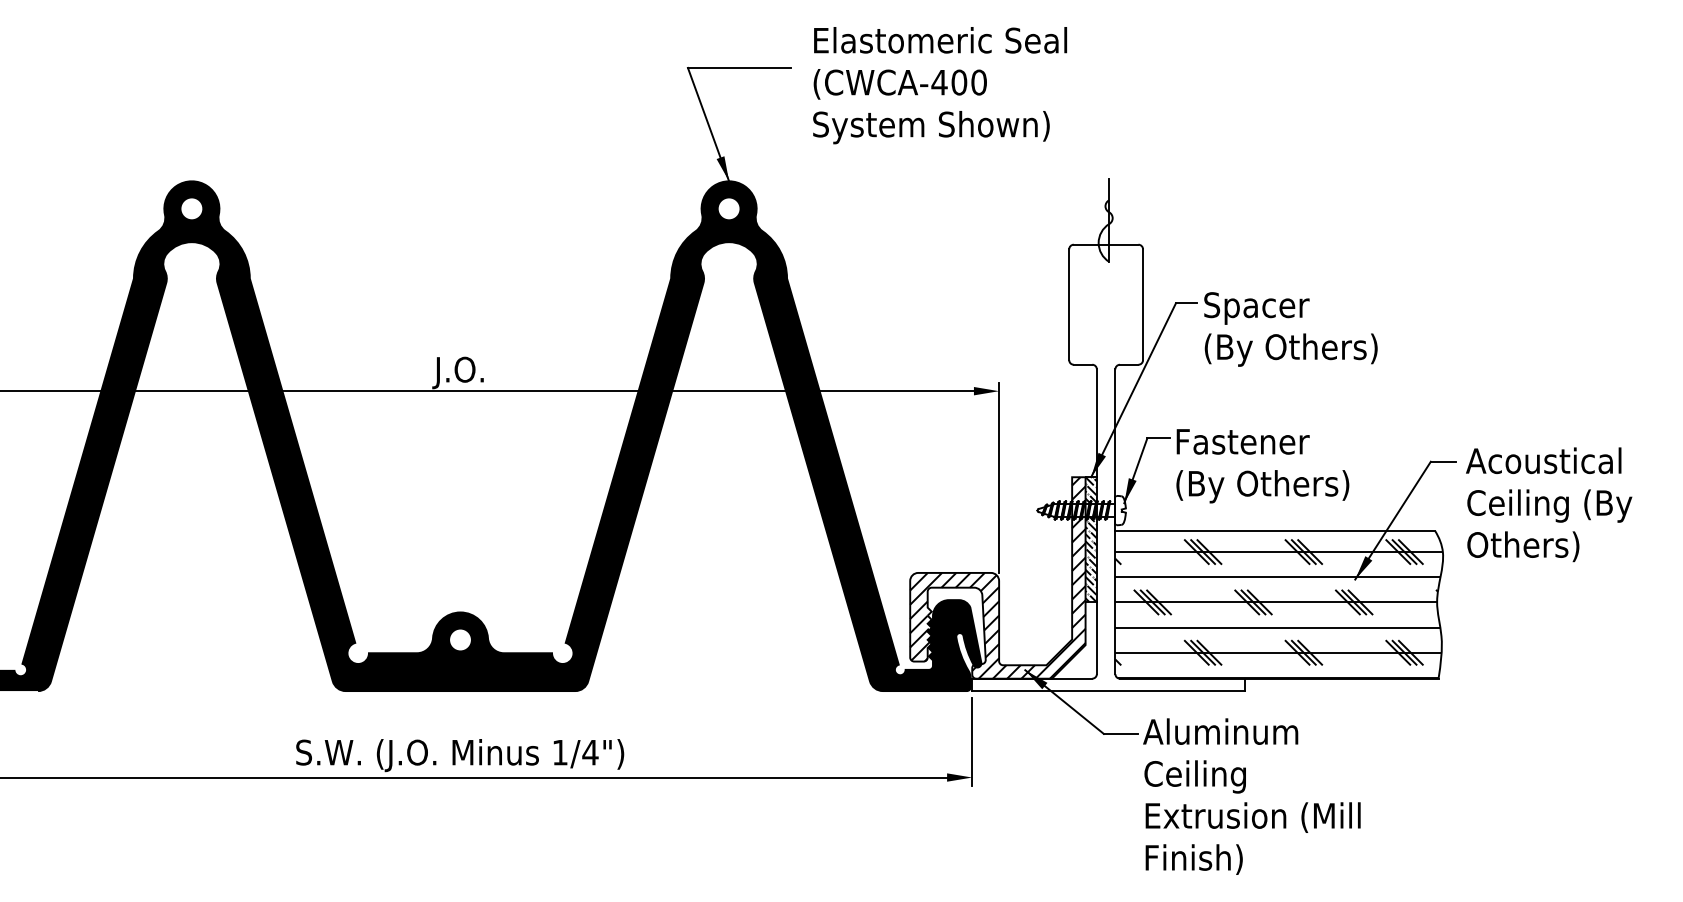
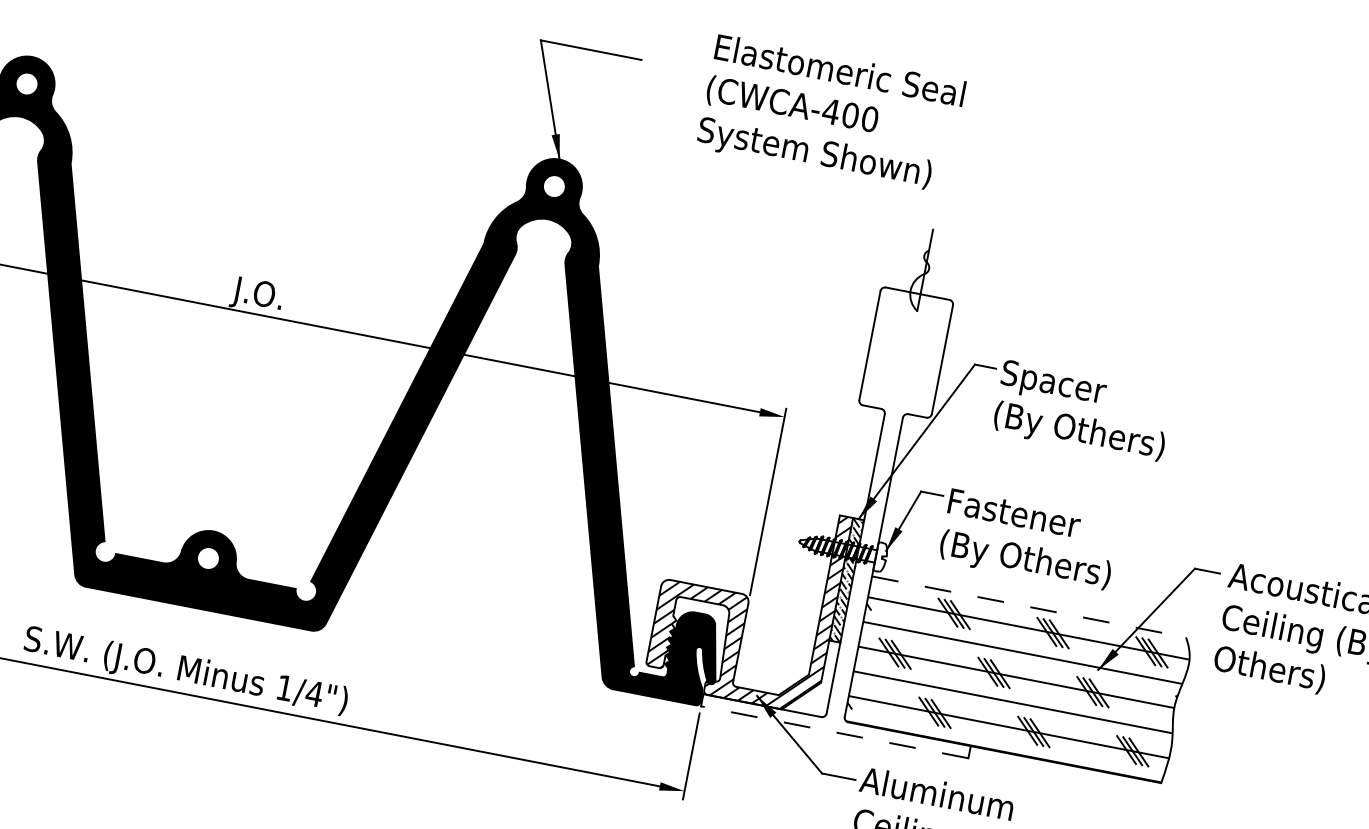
text: (939, 85) -> (830, 114), moved
line: (1275, 530) -> (1029, 606), solid -> dashed
line: (1107, 691) -> (833, 732), solid -> dashed

